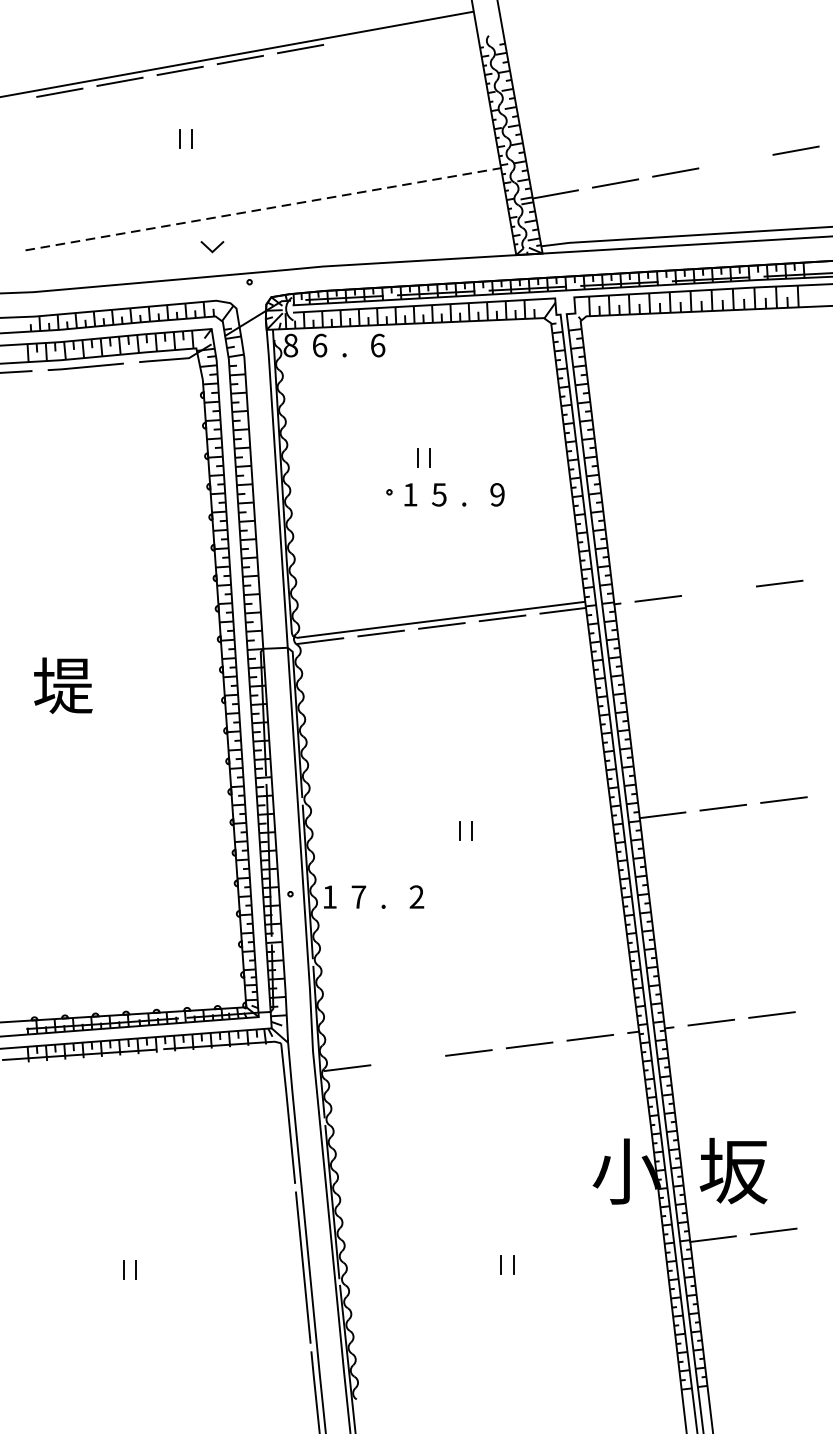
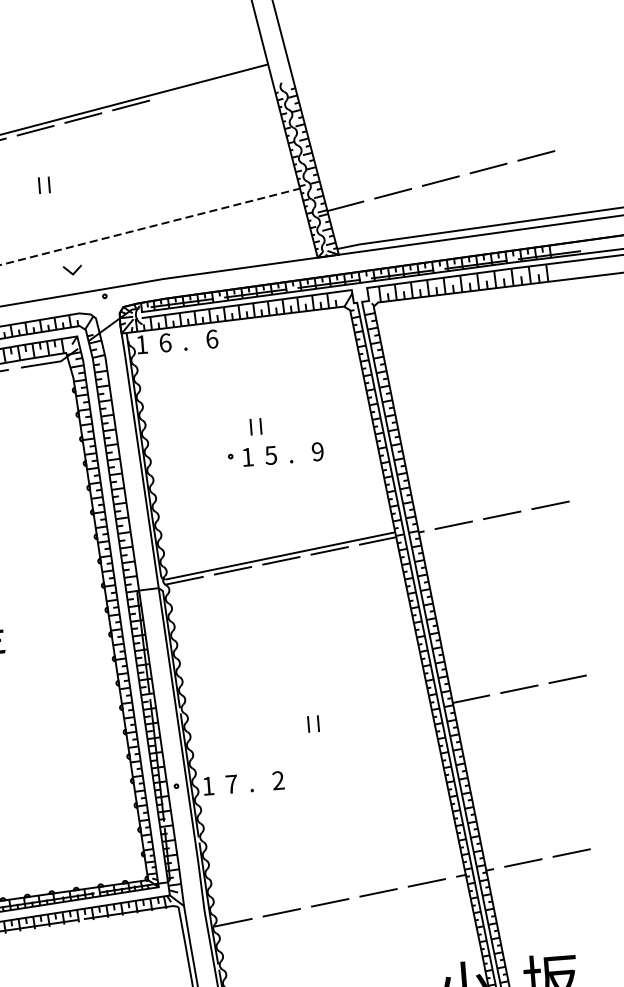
line: (735, 161) -> (488, 168), added
text: (290, 345) -> (141, 344), 8 -> 1
line: (718, 591) -> (501, 515), added
line: (407, 1060) -> (281, 912), added

